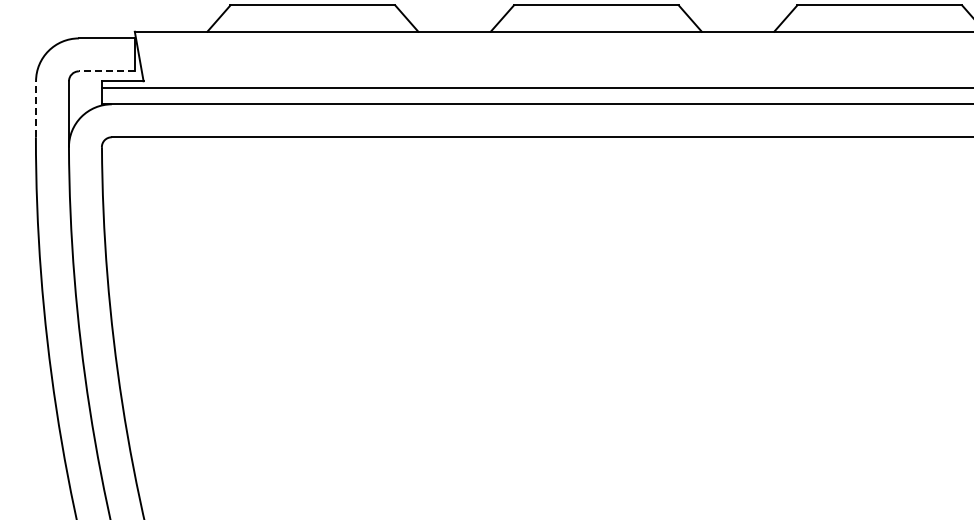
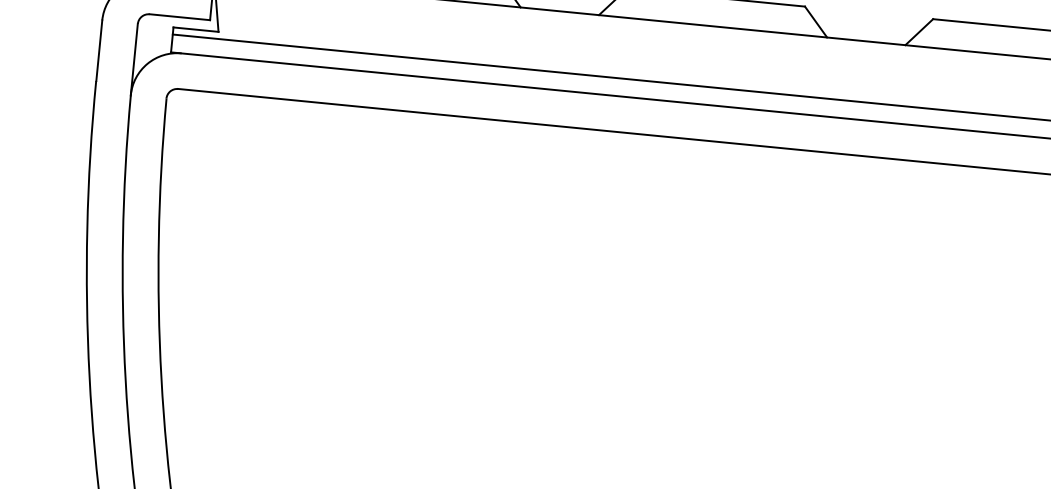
line: (106, 71) -> (179, 17), dashed -> solid
line: (36, 109) -> (99, 51), dashed -> solid

